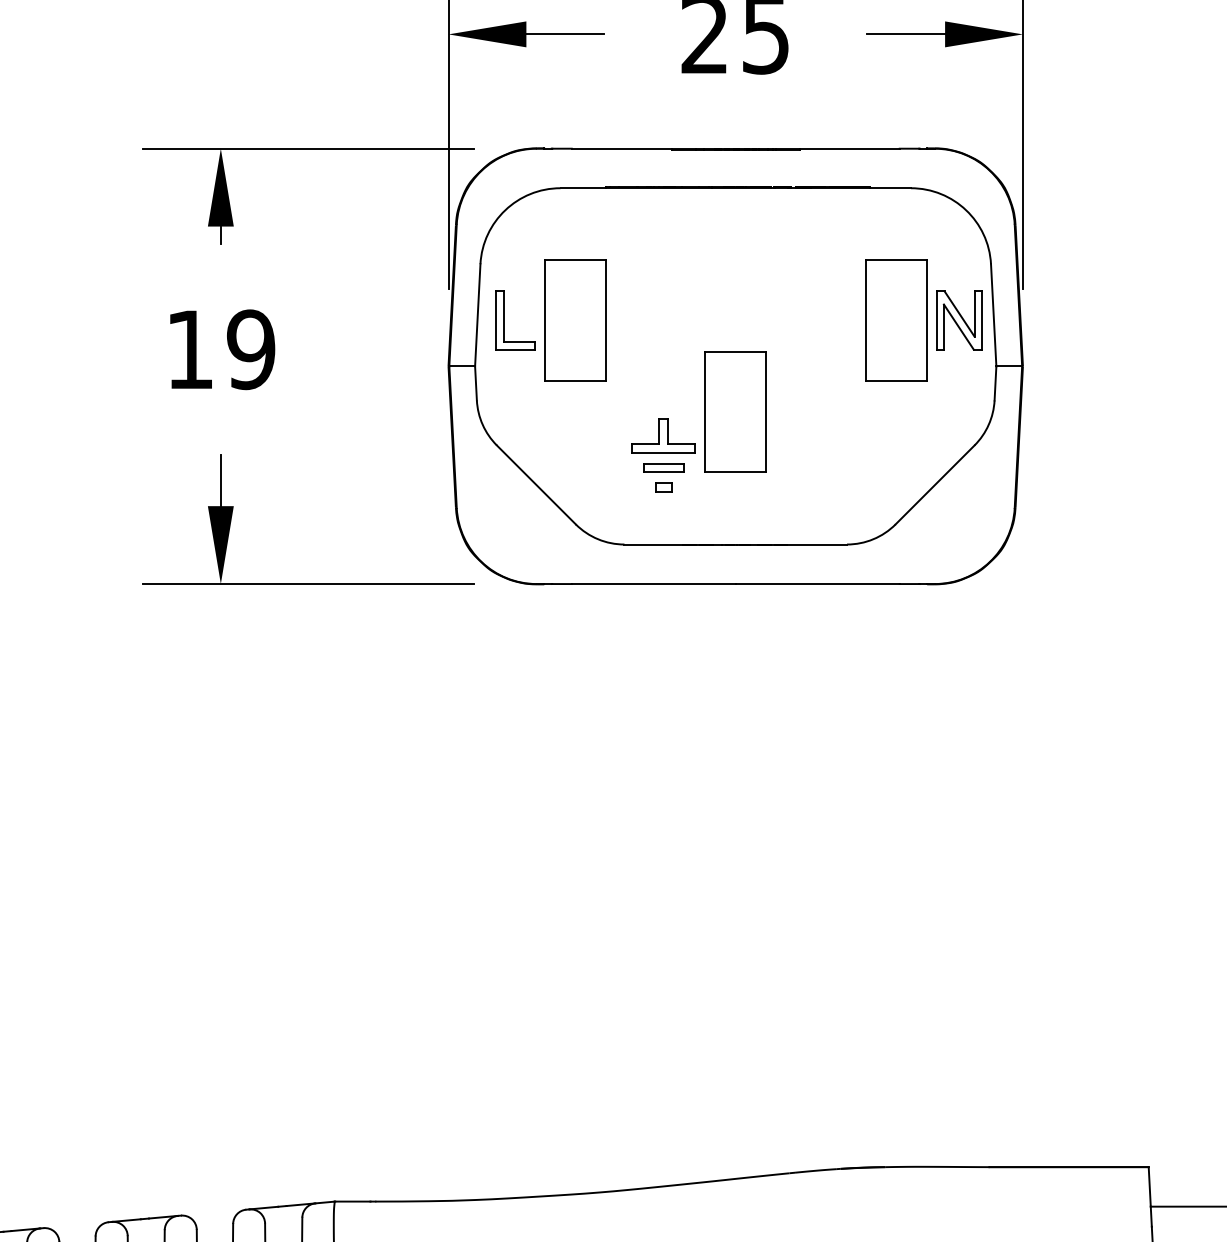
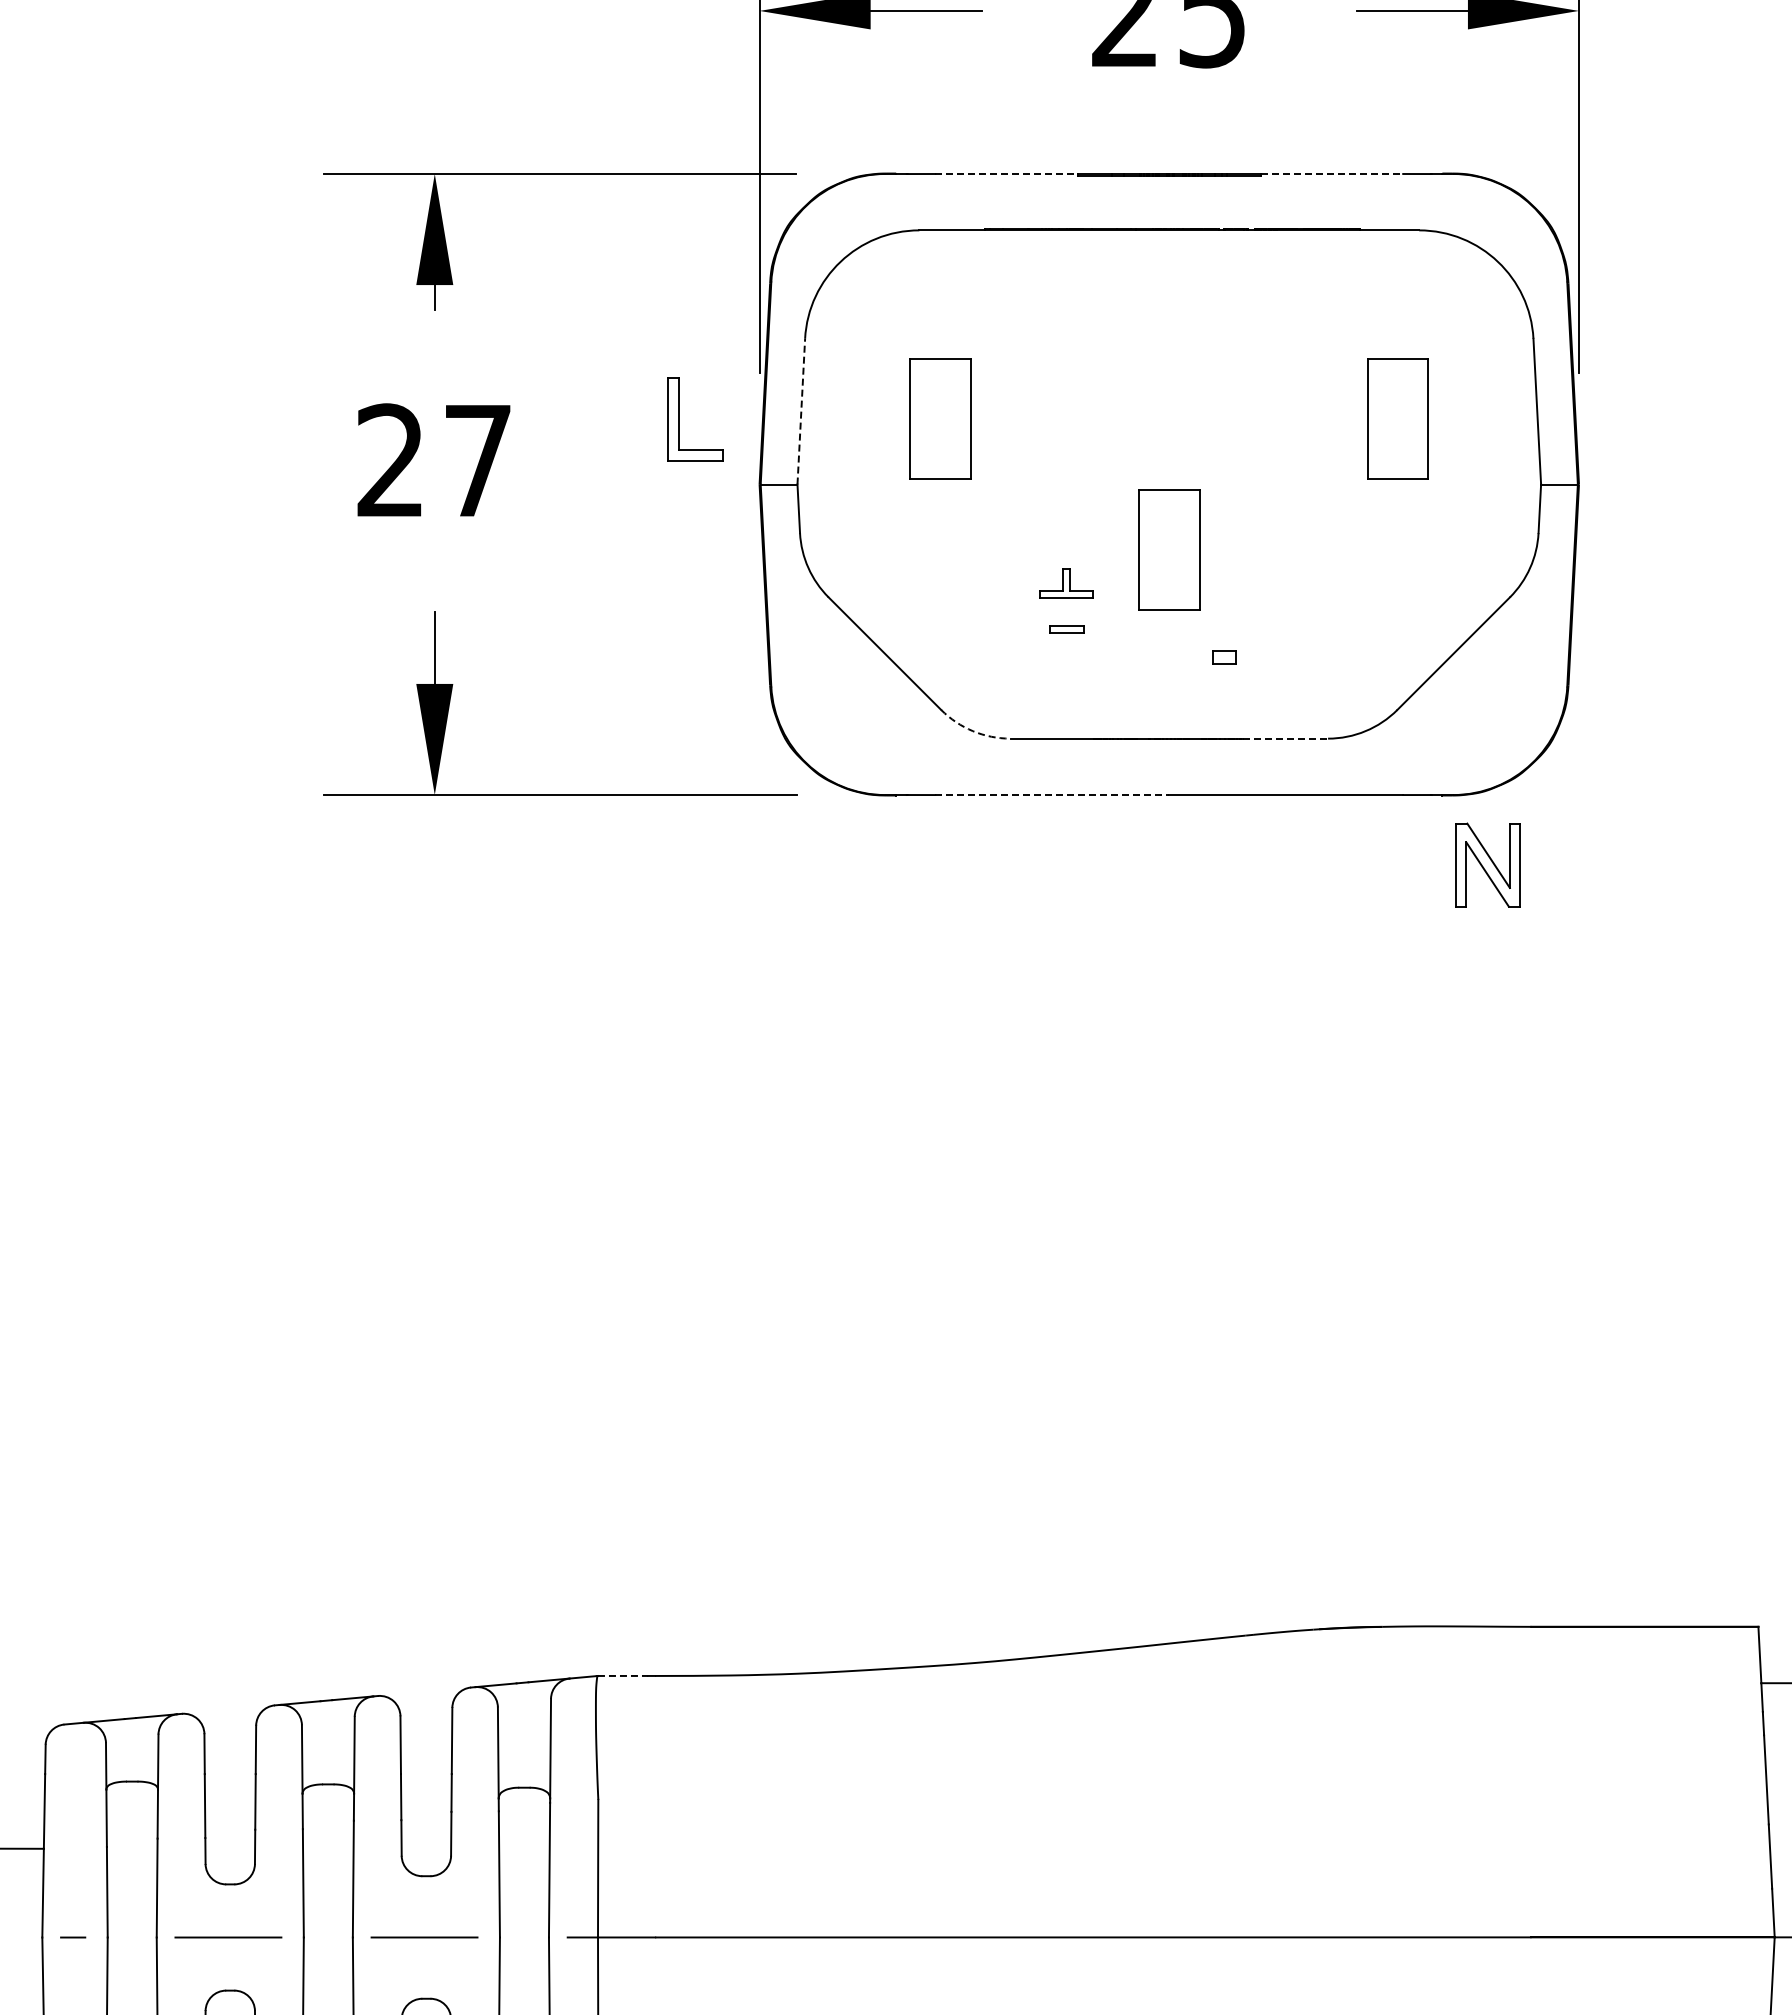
line: (622, 149) -> (1007, 174), solid -> dashed
line: (850, 149) -> (1332, 174), solid -> dashed
line: (477, 315) -> (801, 411), solid -> dashed
part: (504, 320) -> (679, 419), moved
part: (575, 320) -> (940, 418), size x0.7
part: (895, 320) -> (1397, 418), size x0.7
part: (958, 320) -> (1487, 864), moved
text: (220, 349) -> (434, 460), 19 -> 27
part: (735, 411) -> (1169, 549), size x0.7
part: (663, 435) -> (1066, 583), size x0.6
part: (663, 468) -> (1066, 629), size x0.6
part: (663, 487) -> (1224, 657), moved
arc: (598, 539) -> (973, 731), solid -> dashed
line: (817, 544) -> (1285, 738), solid -> dashed
line: (653, 584) -> (1052, 795), solid -> dashed
line: (353, 1201) -> (623, 1675), solid -> dashed

